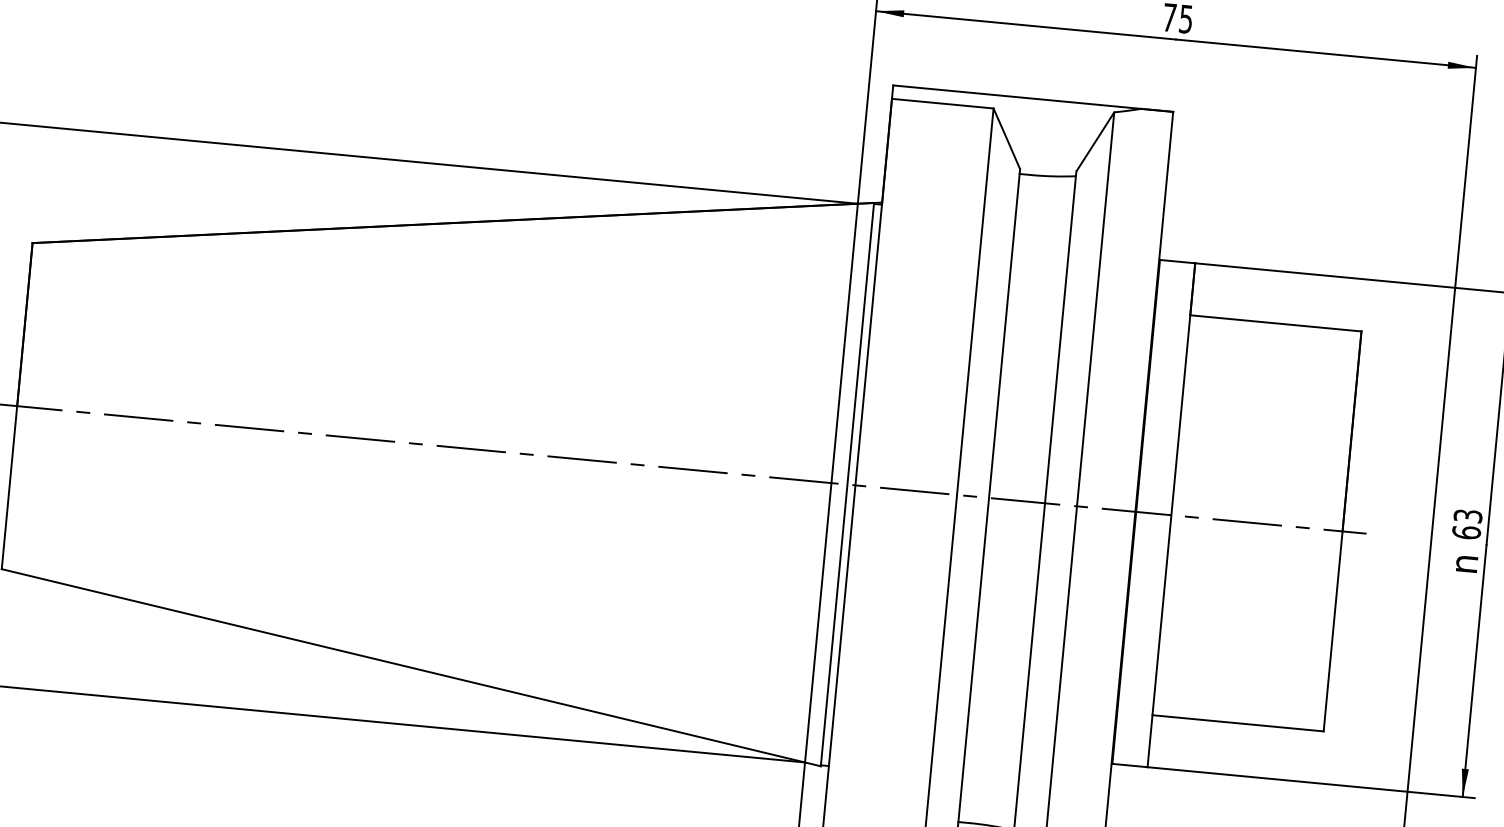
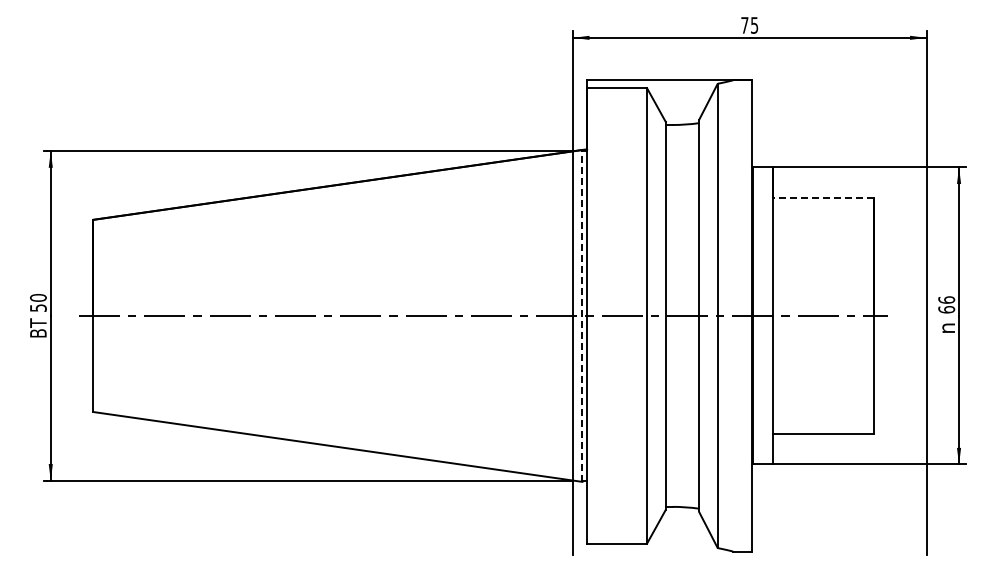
line: (1275, 323) -> (823, 198), solid -> dashed
line: (847, 483) -> (582, 315), solid -> dashed
text: (1467, 515) -> (946, 299), 63 -> 66

